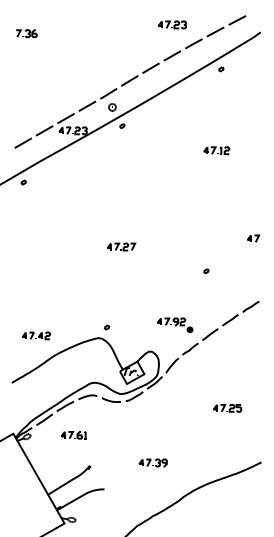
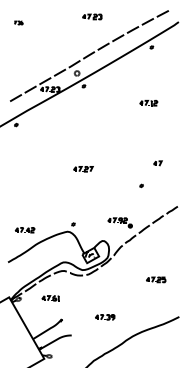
part: (172, 24) -> (92, 16), moved
part: (26, 33) -> (18, 22), size x0.6
part: (252, 238) -> (157, 163), moved

